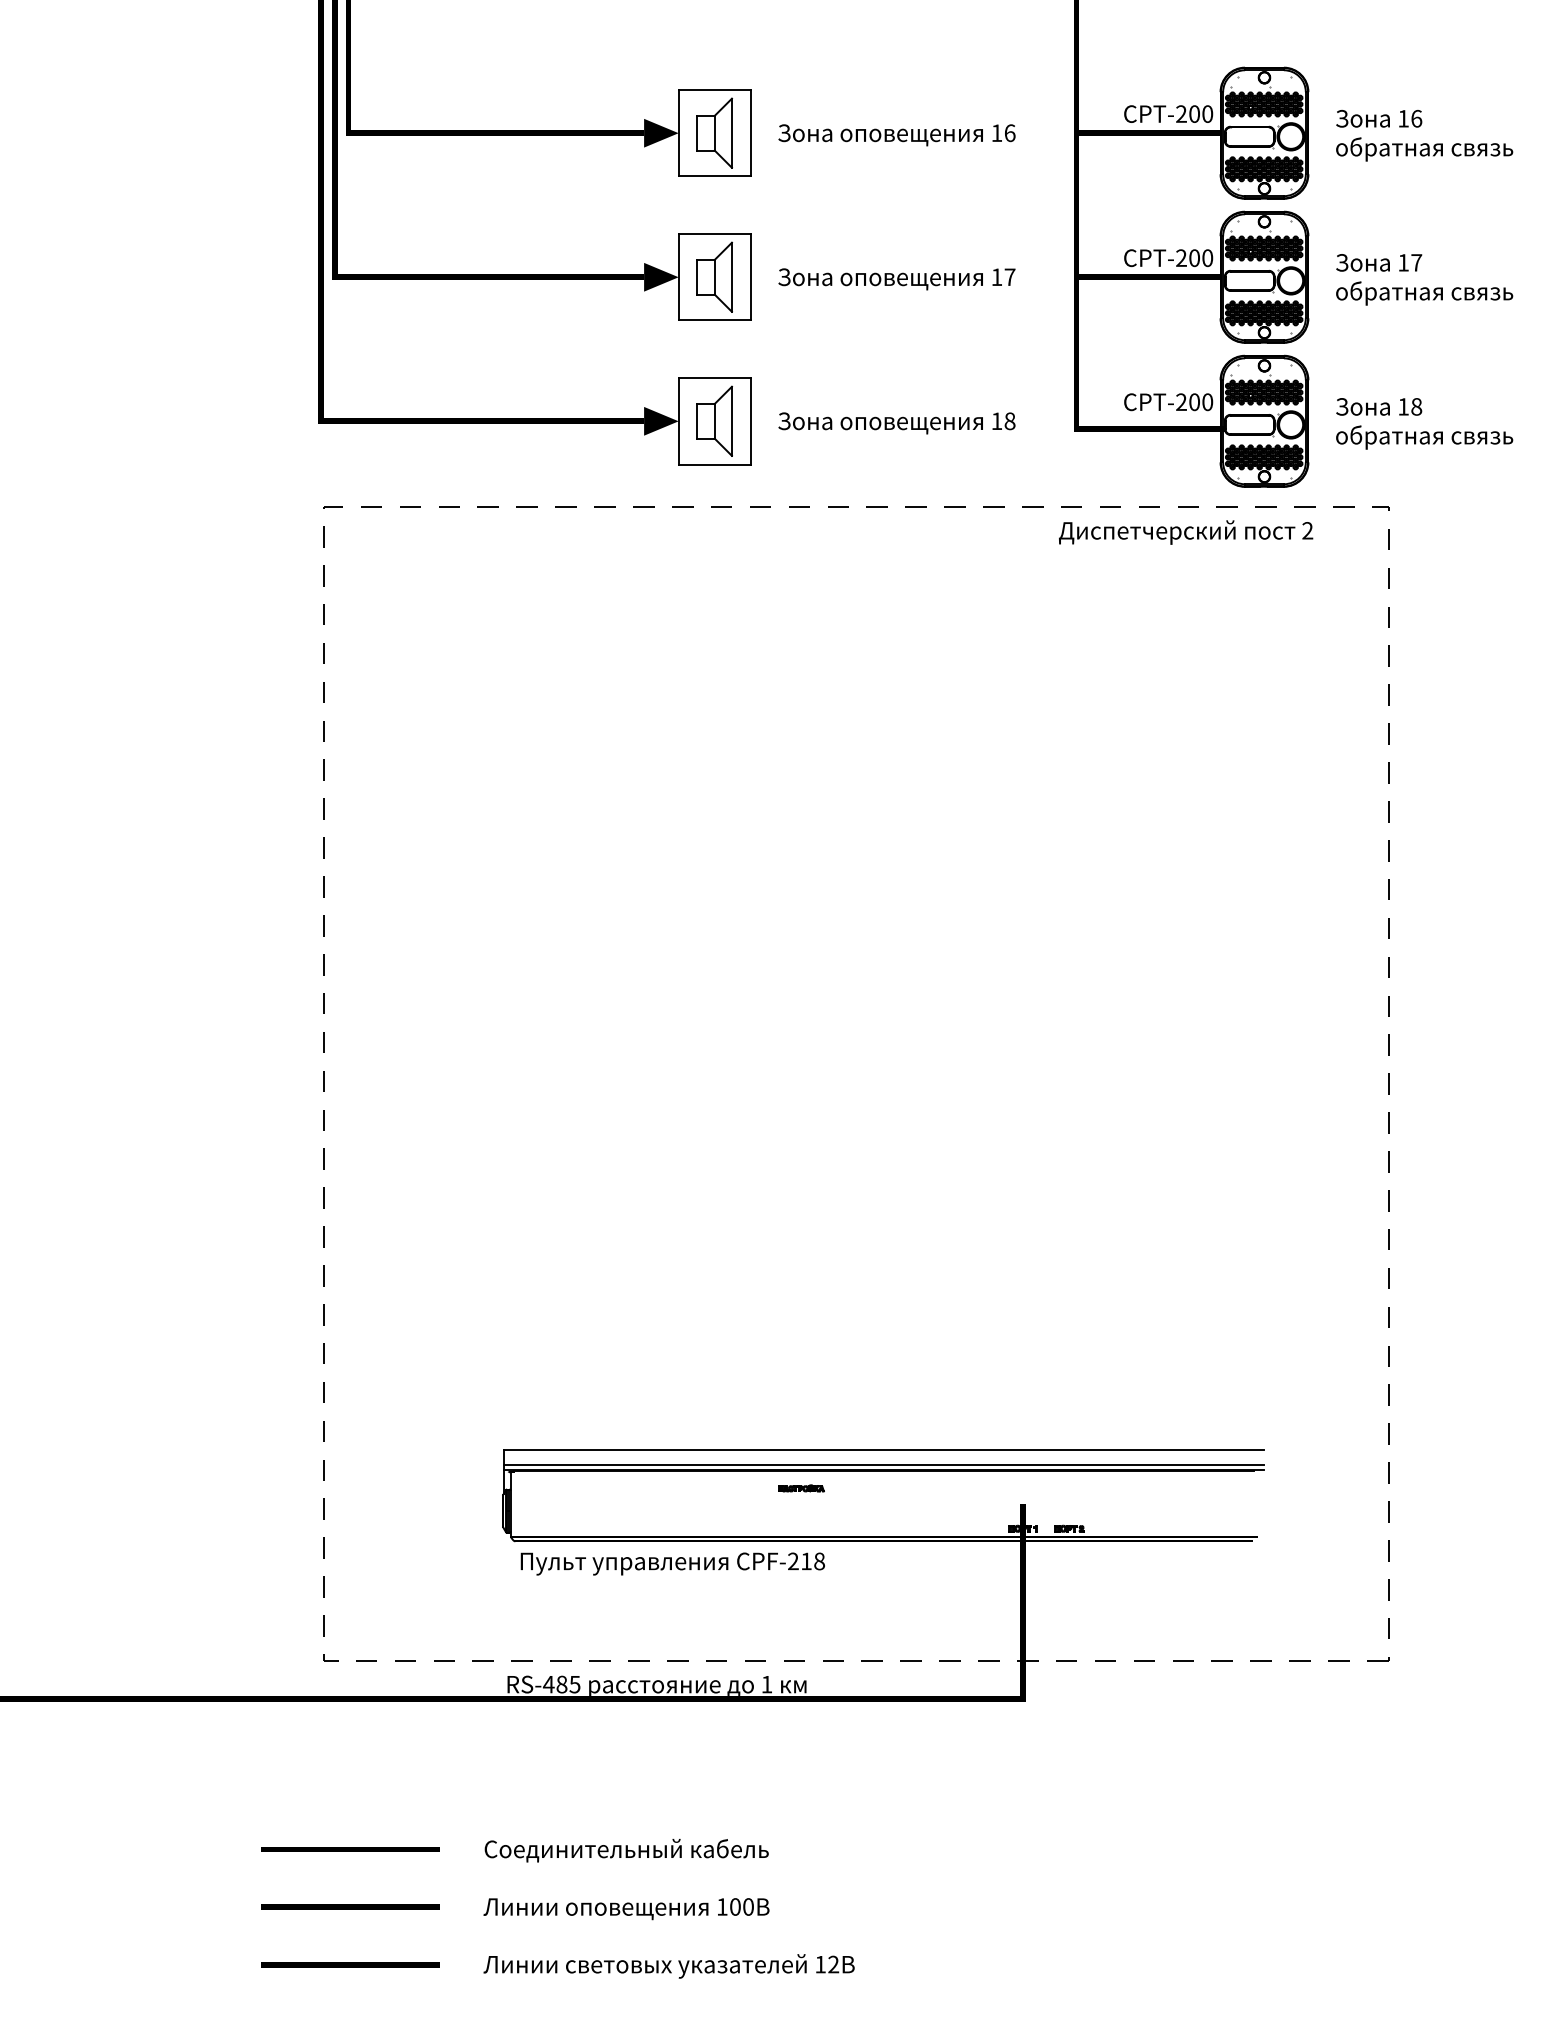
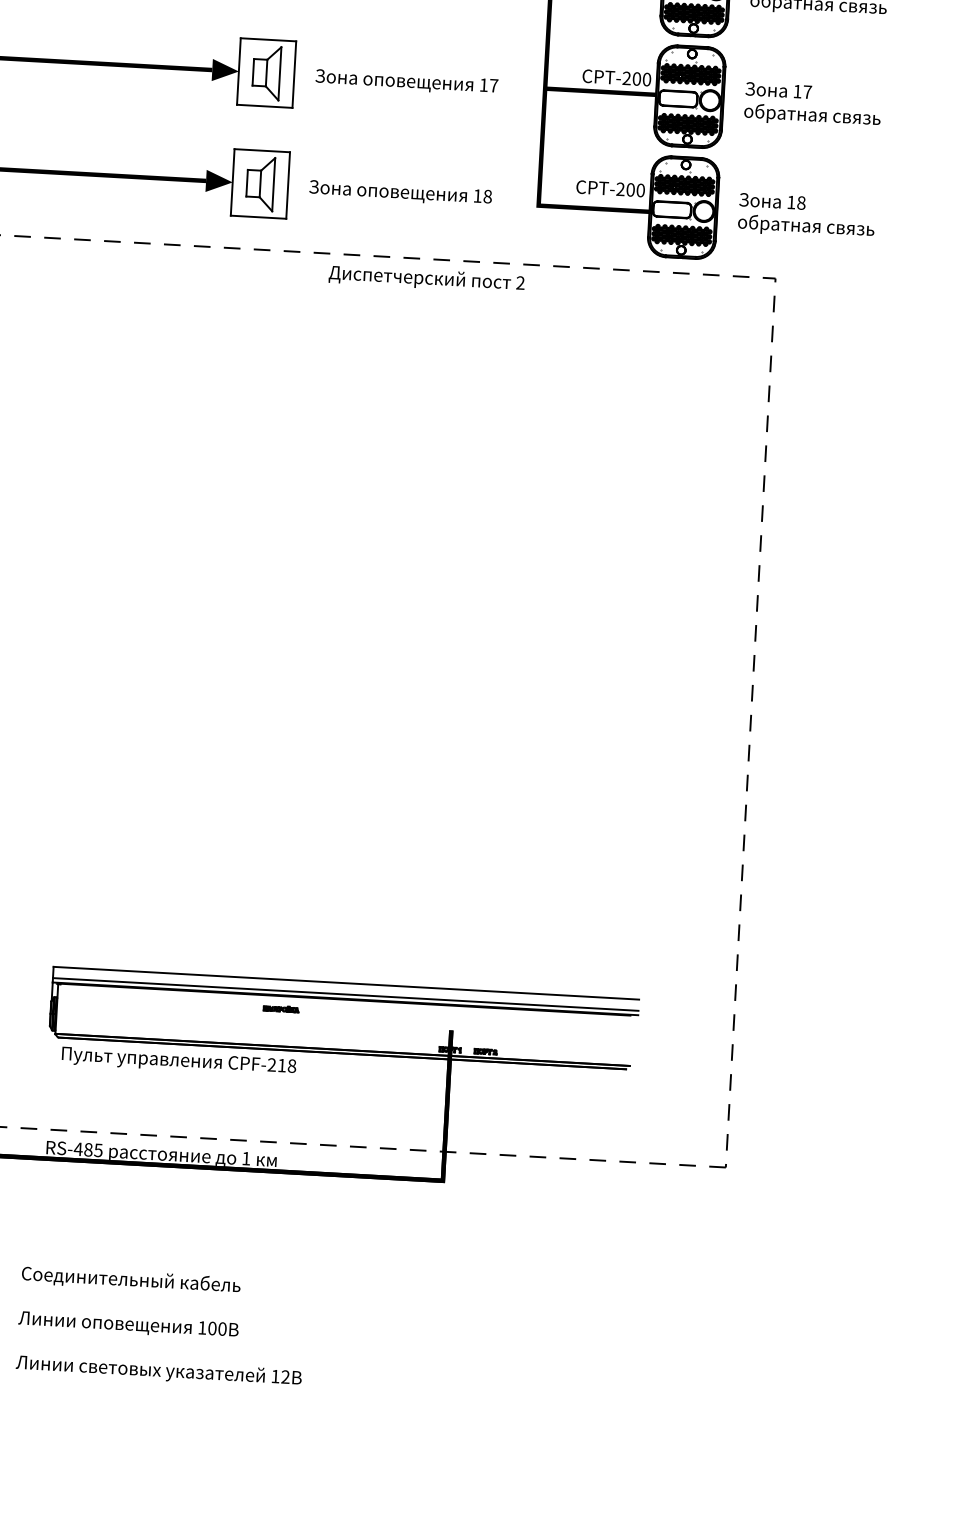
text: (1186, 532) -> (427, 279), moved

